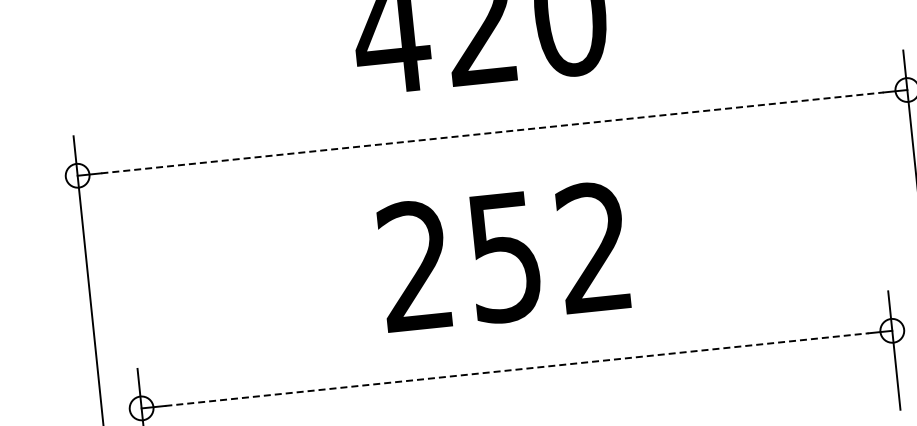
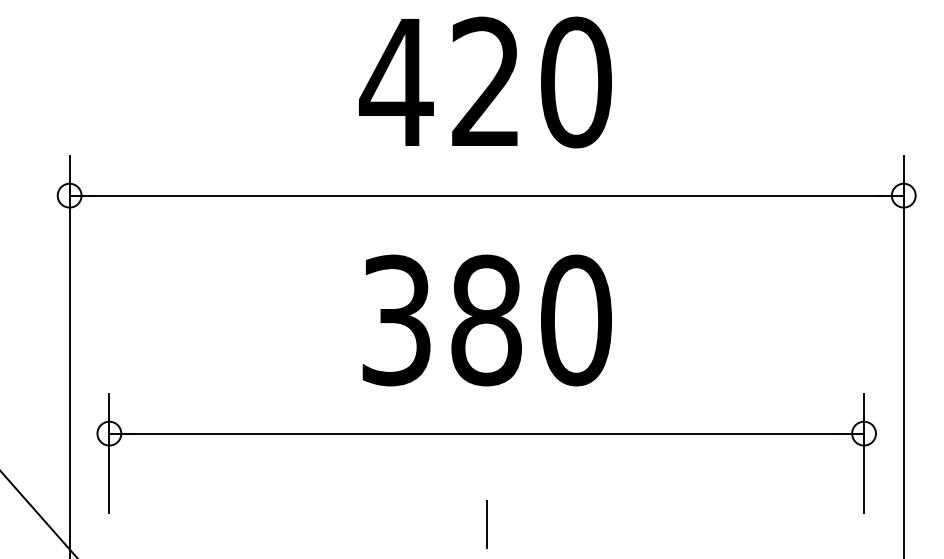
line: (493, 132) -> (487, 195), dashed -> solid
text: (505, 257) -> (486, 320), 252 -> 380
line: (517, 369) -> (487, 433), dashed -> solid

